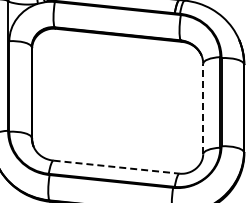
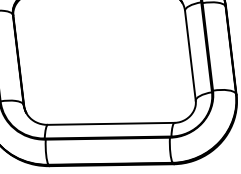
line: (203, 108) -> (190, 55), dashed -> solid
line: (117, 167) -> (112, 124), dashed -> solid

